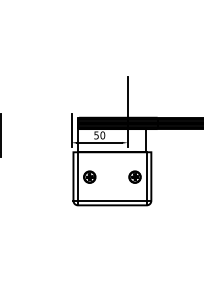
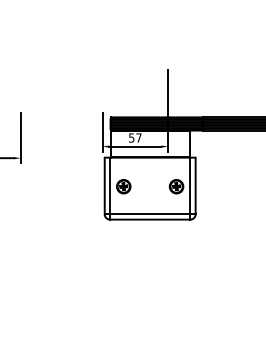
text: (102, 135) -> (138, 137), 50 -> 57

